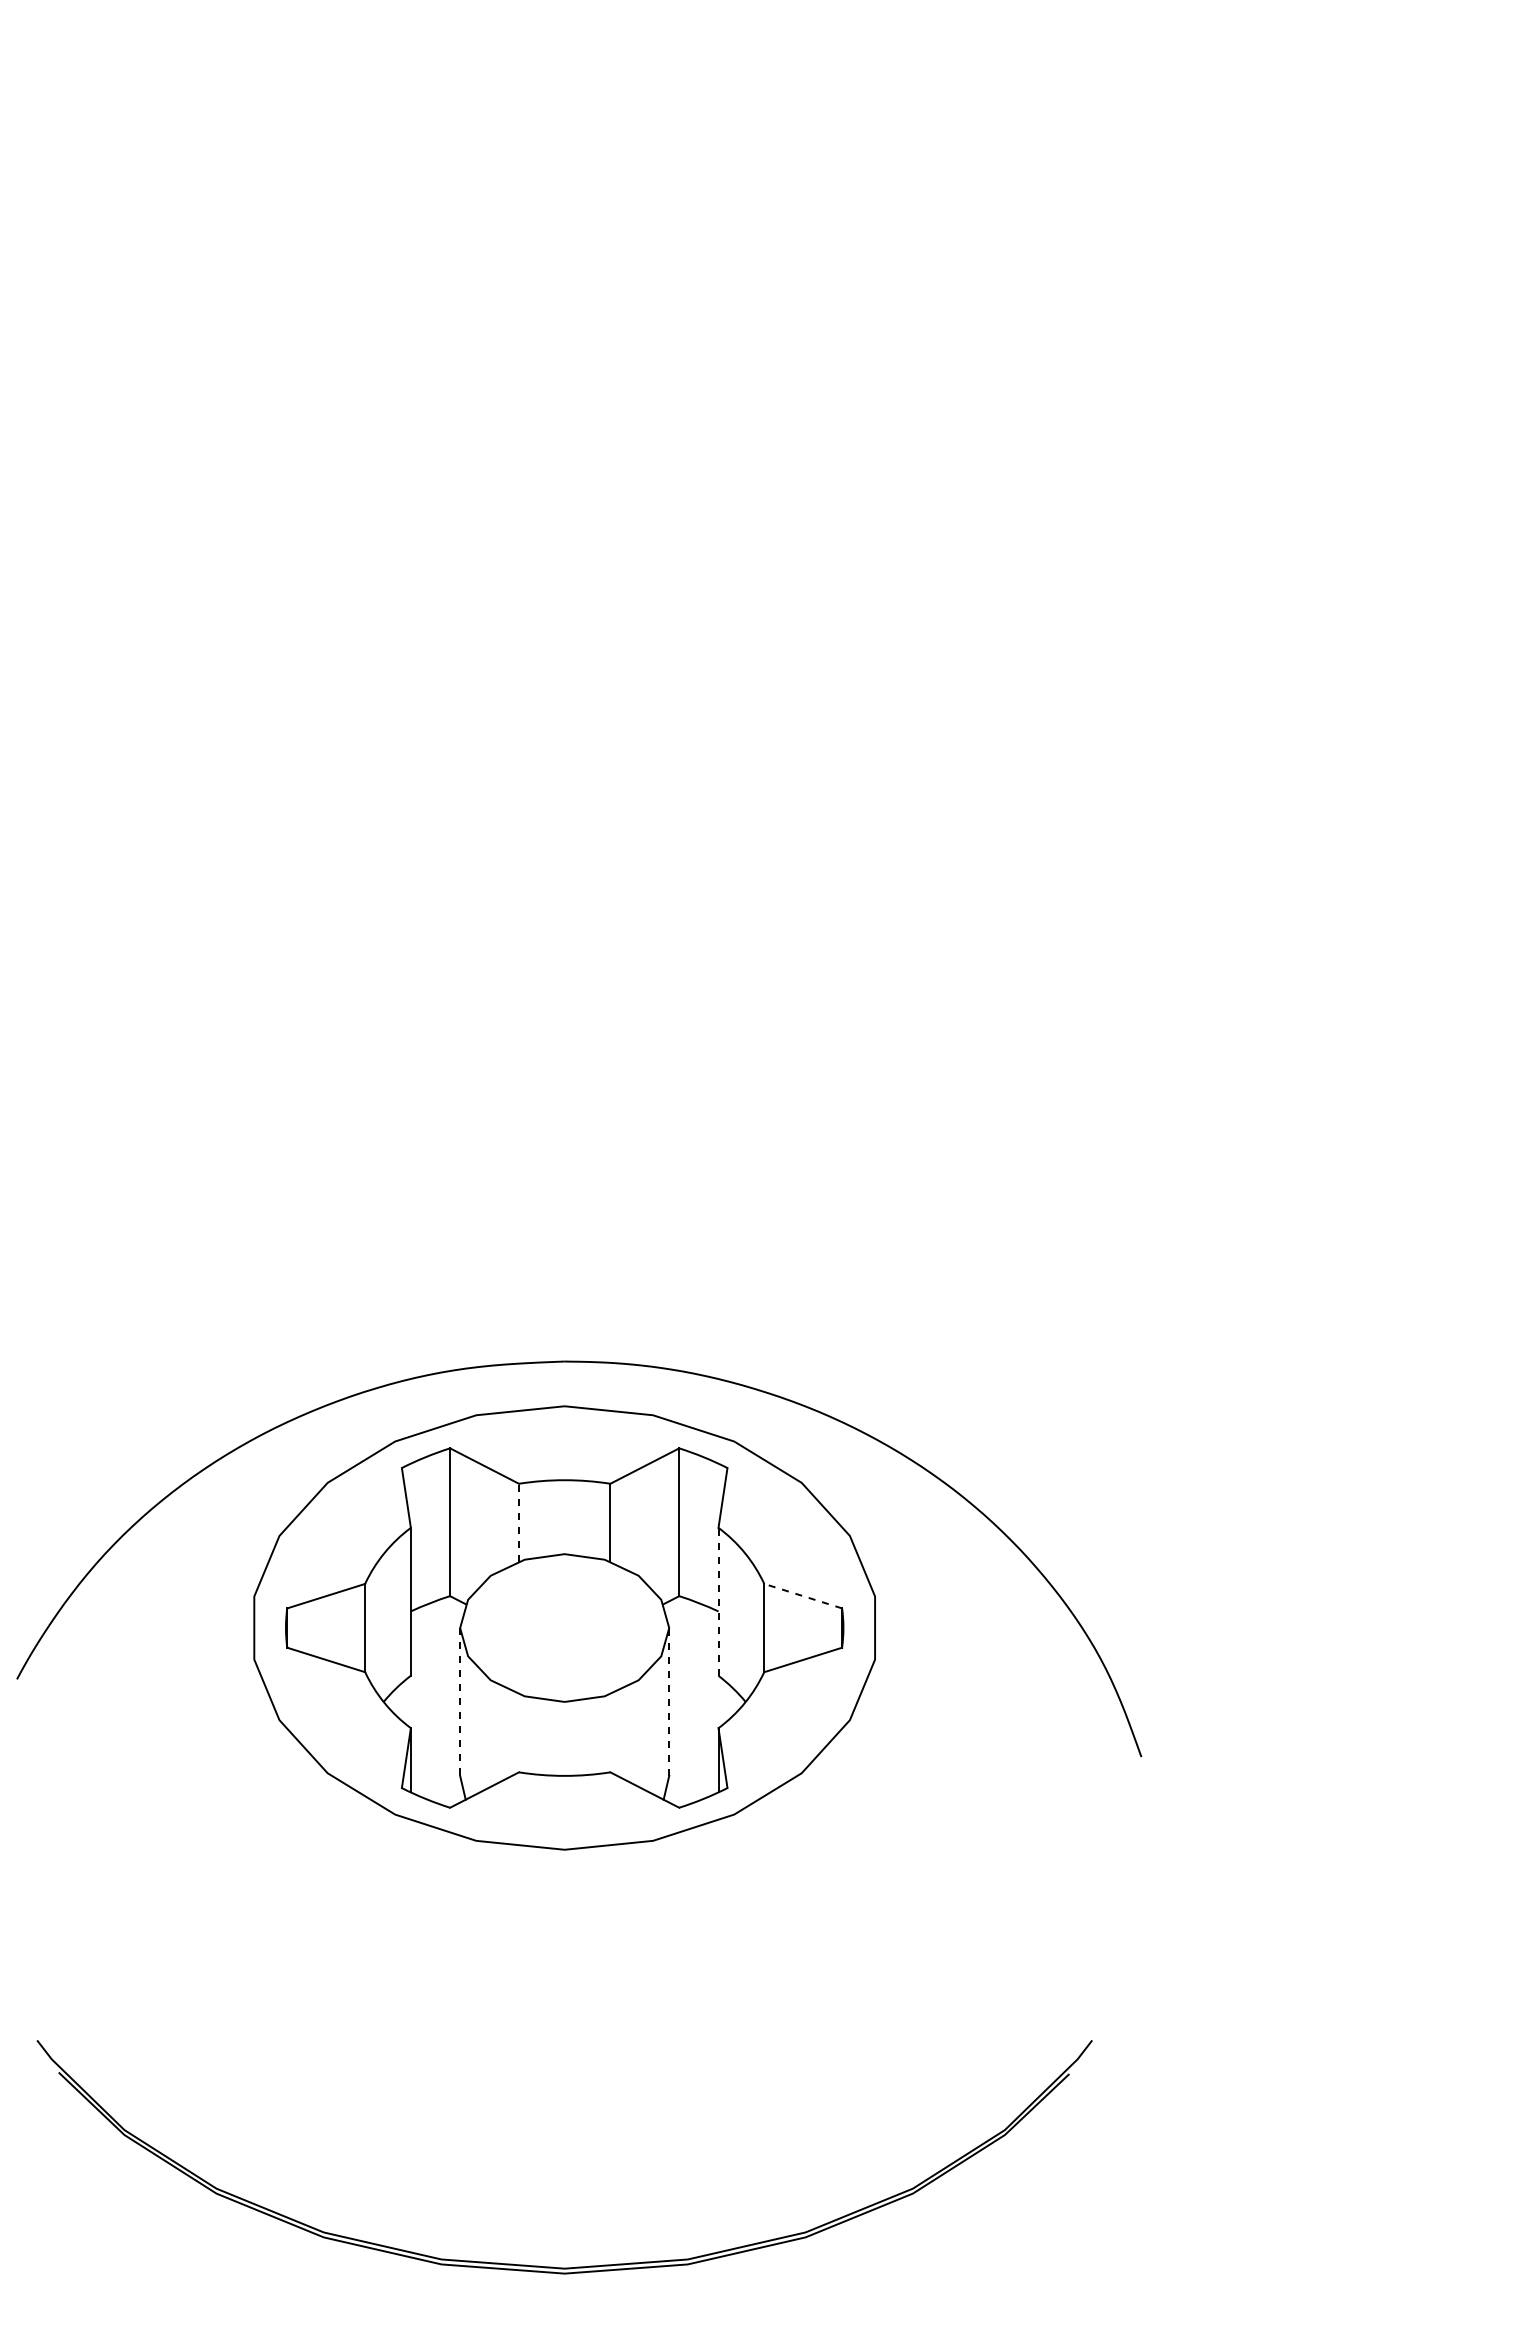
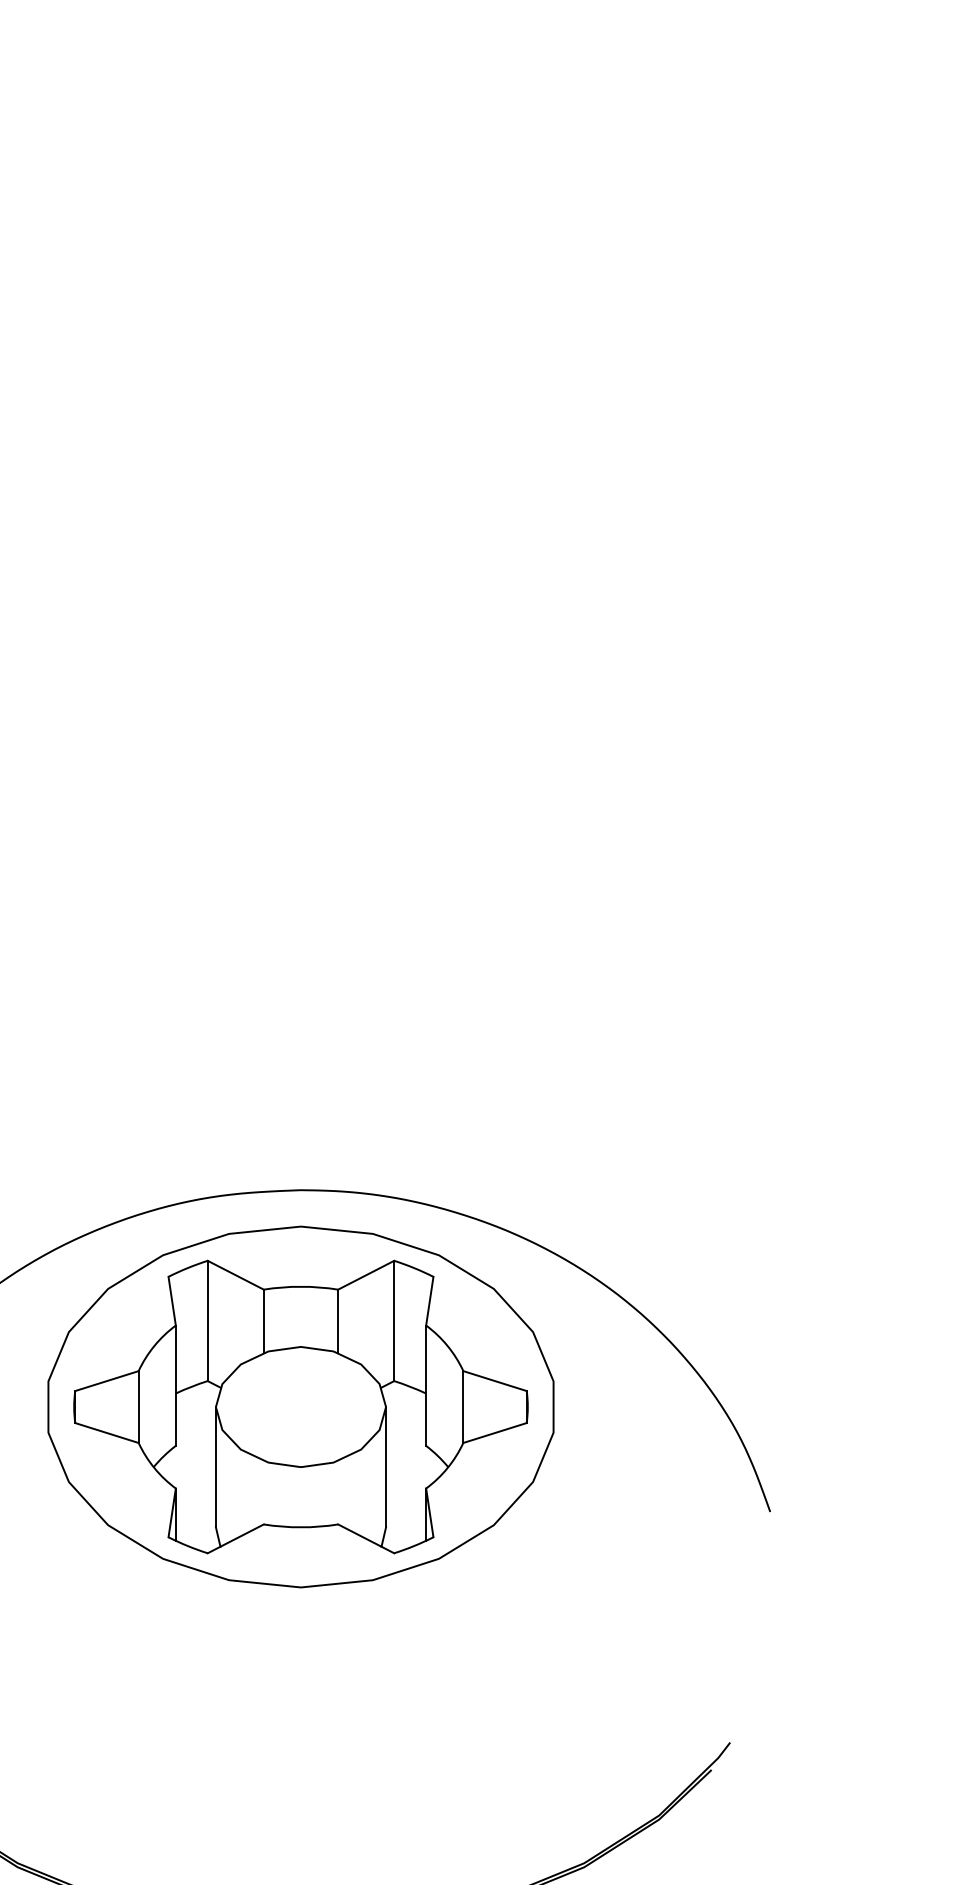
line: (518, 1522) -> (263, 1321), dashed -> solid
line: (803, 1596) -> (495, 1381), dashed -> solid
line: (718, 1601) -> (426, 1385), dashed -> solid
line: (460, 1702) -> (216, 1467), dashed -> solid
line: (669, 1702) -> (386, 1467), dashed -> solid

